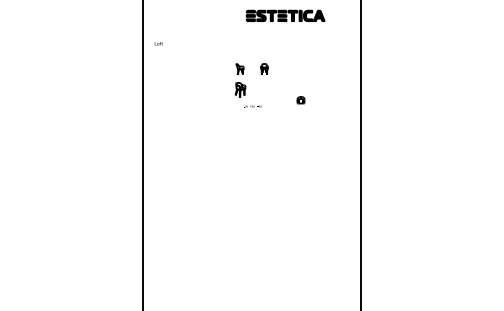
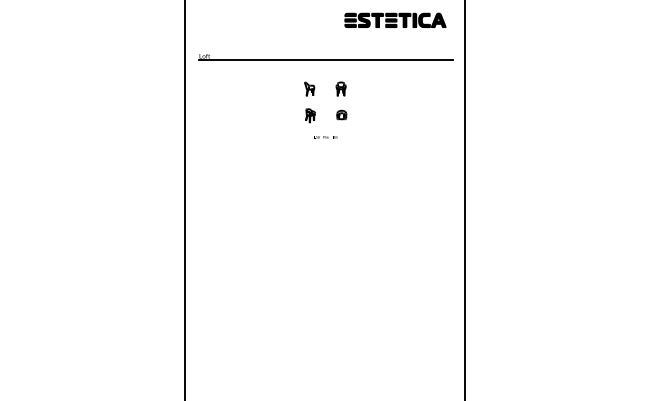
part: (285, 15) -> (395, 19), moved
line: (252, 46) -> (325, 59), added
part: (240, 89) -> (310, 115), size x0.71
part: (300, 100) -> (341, 115), moved

